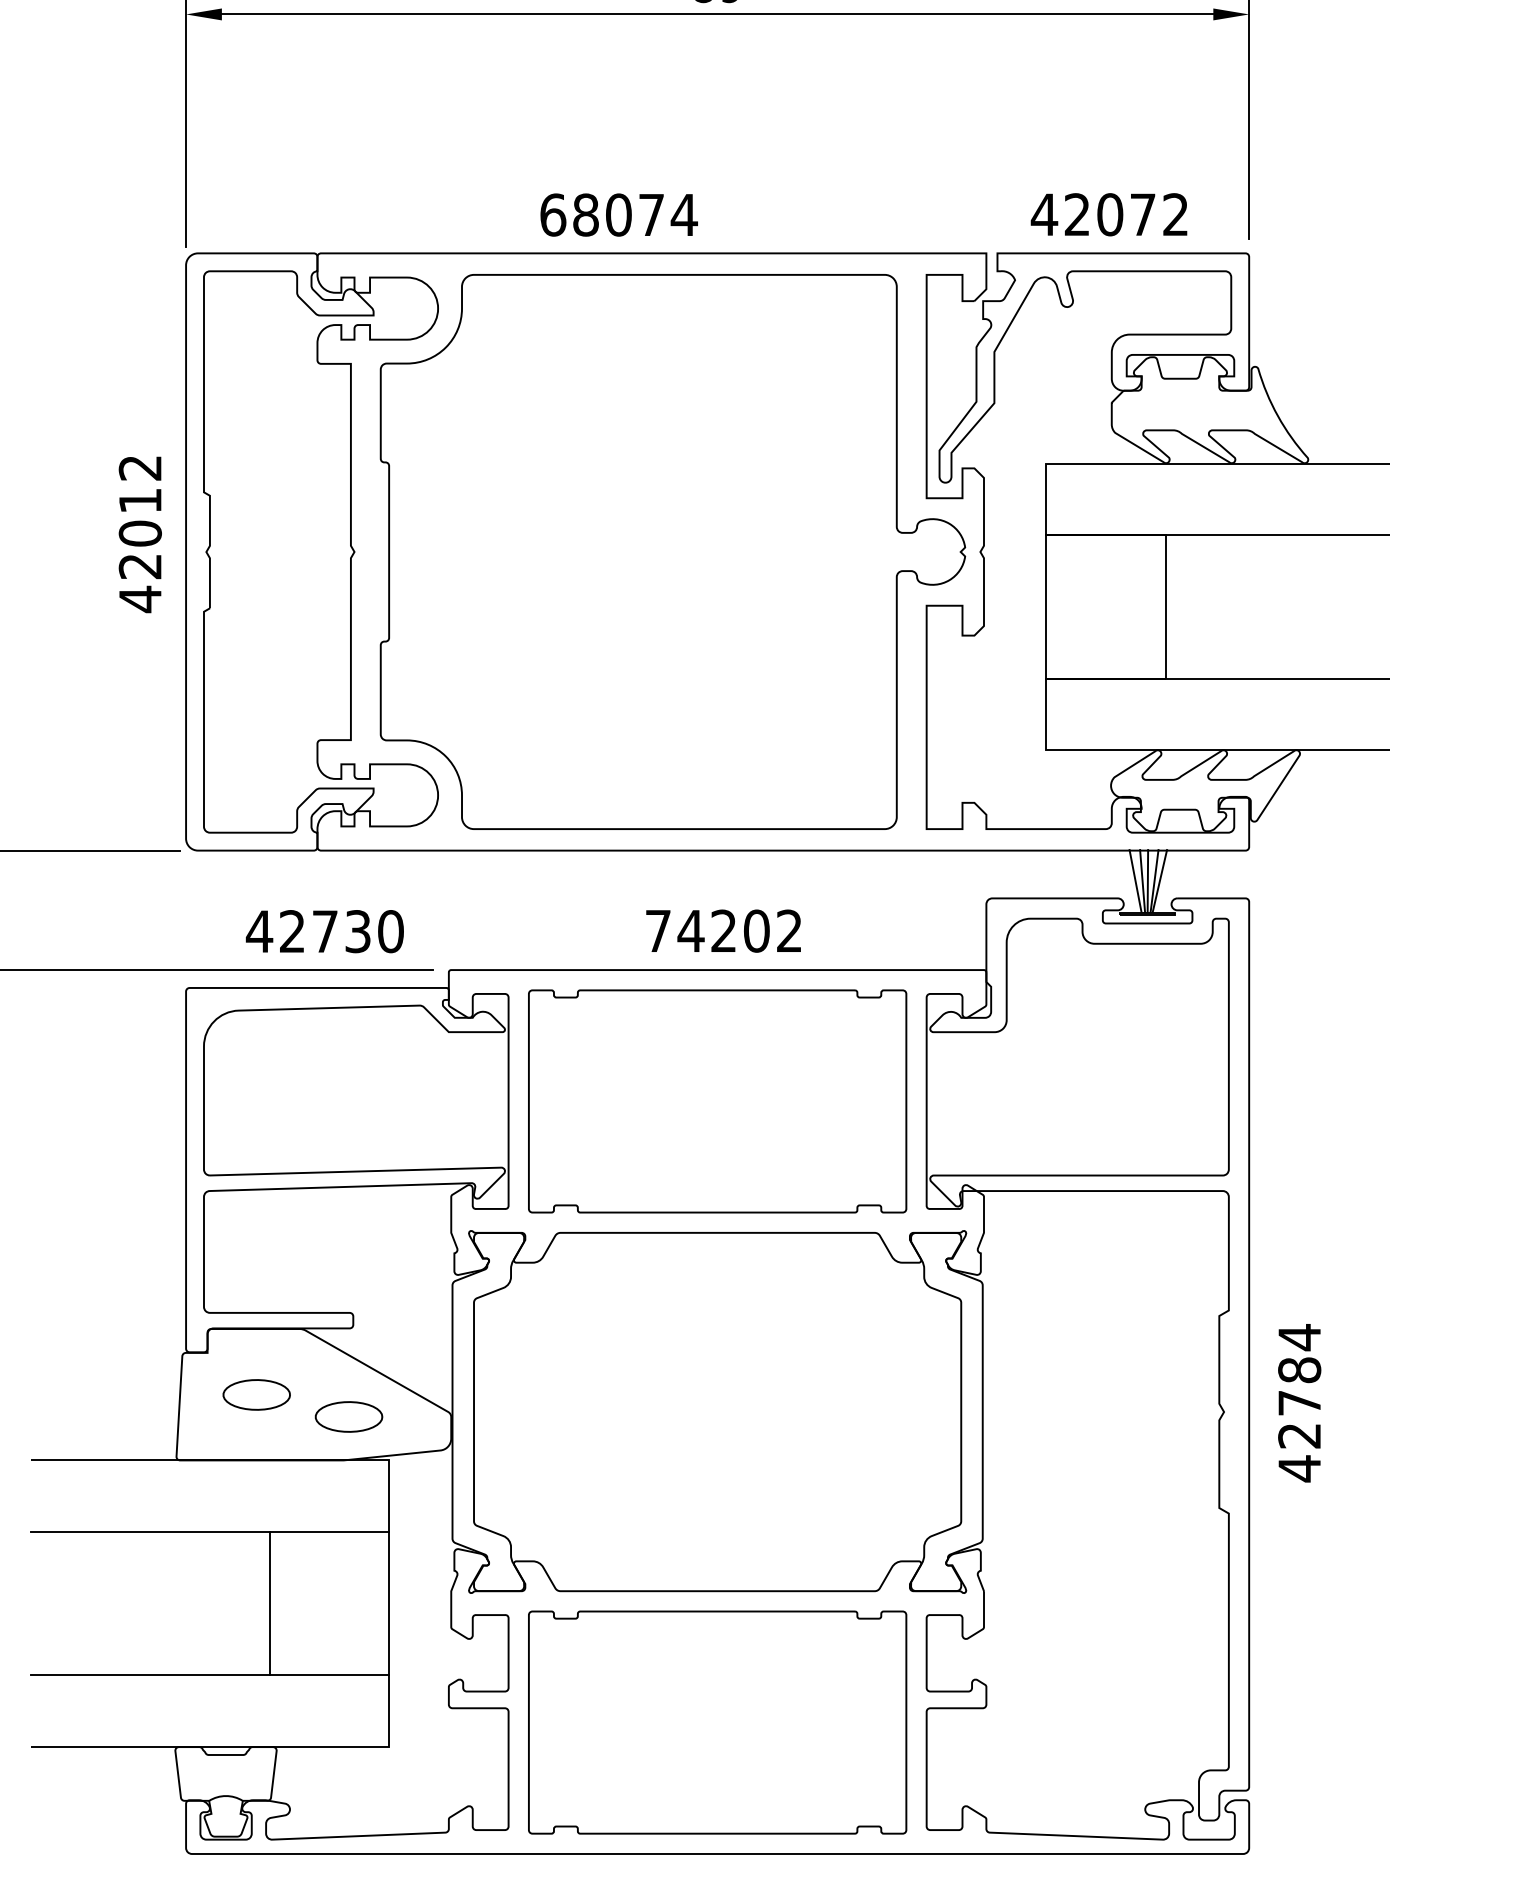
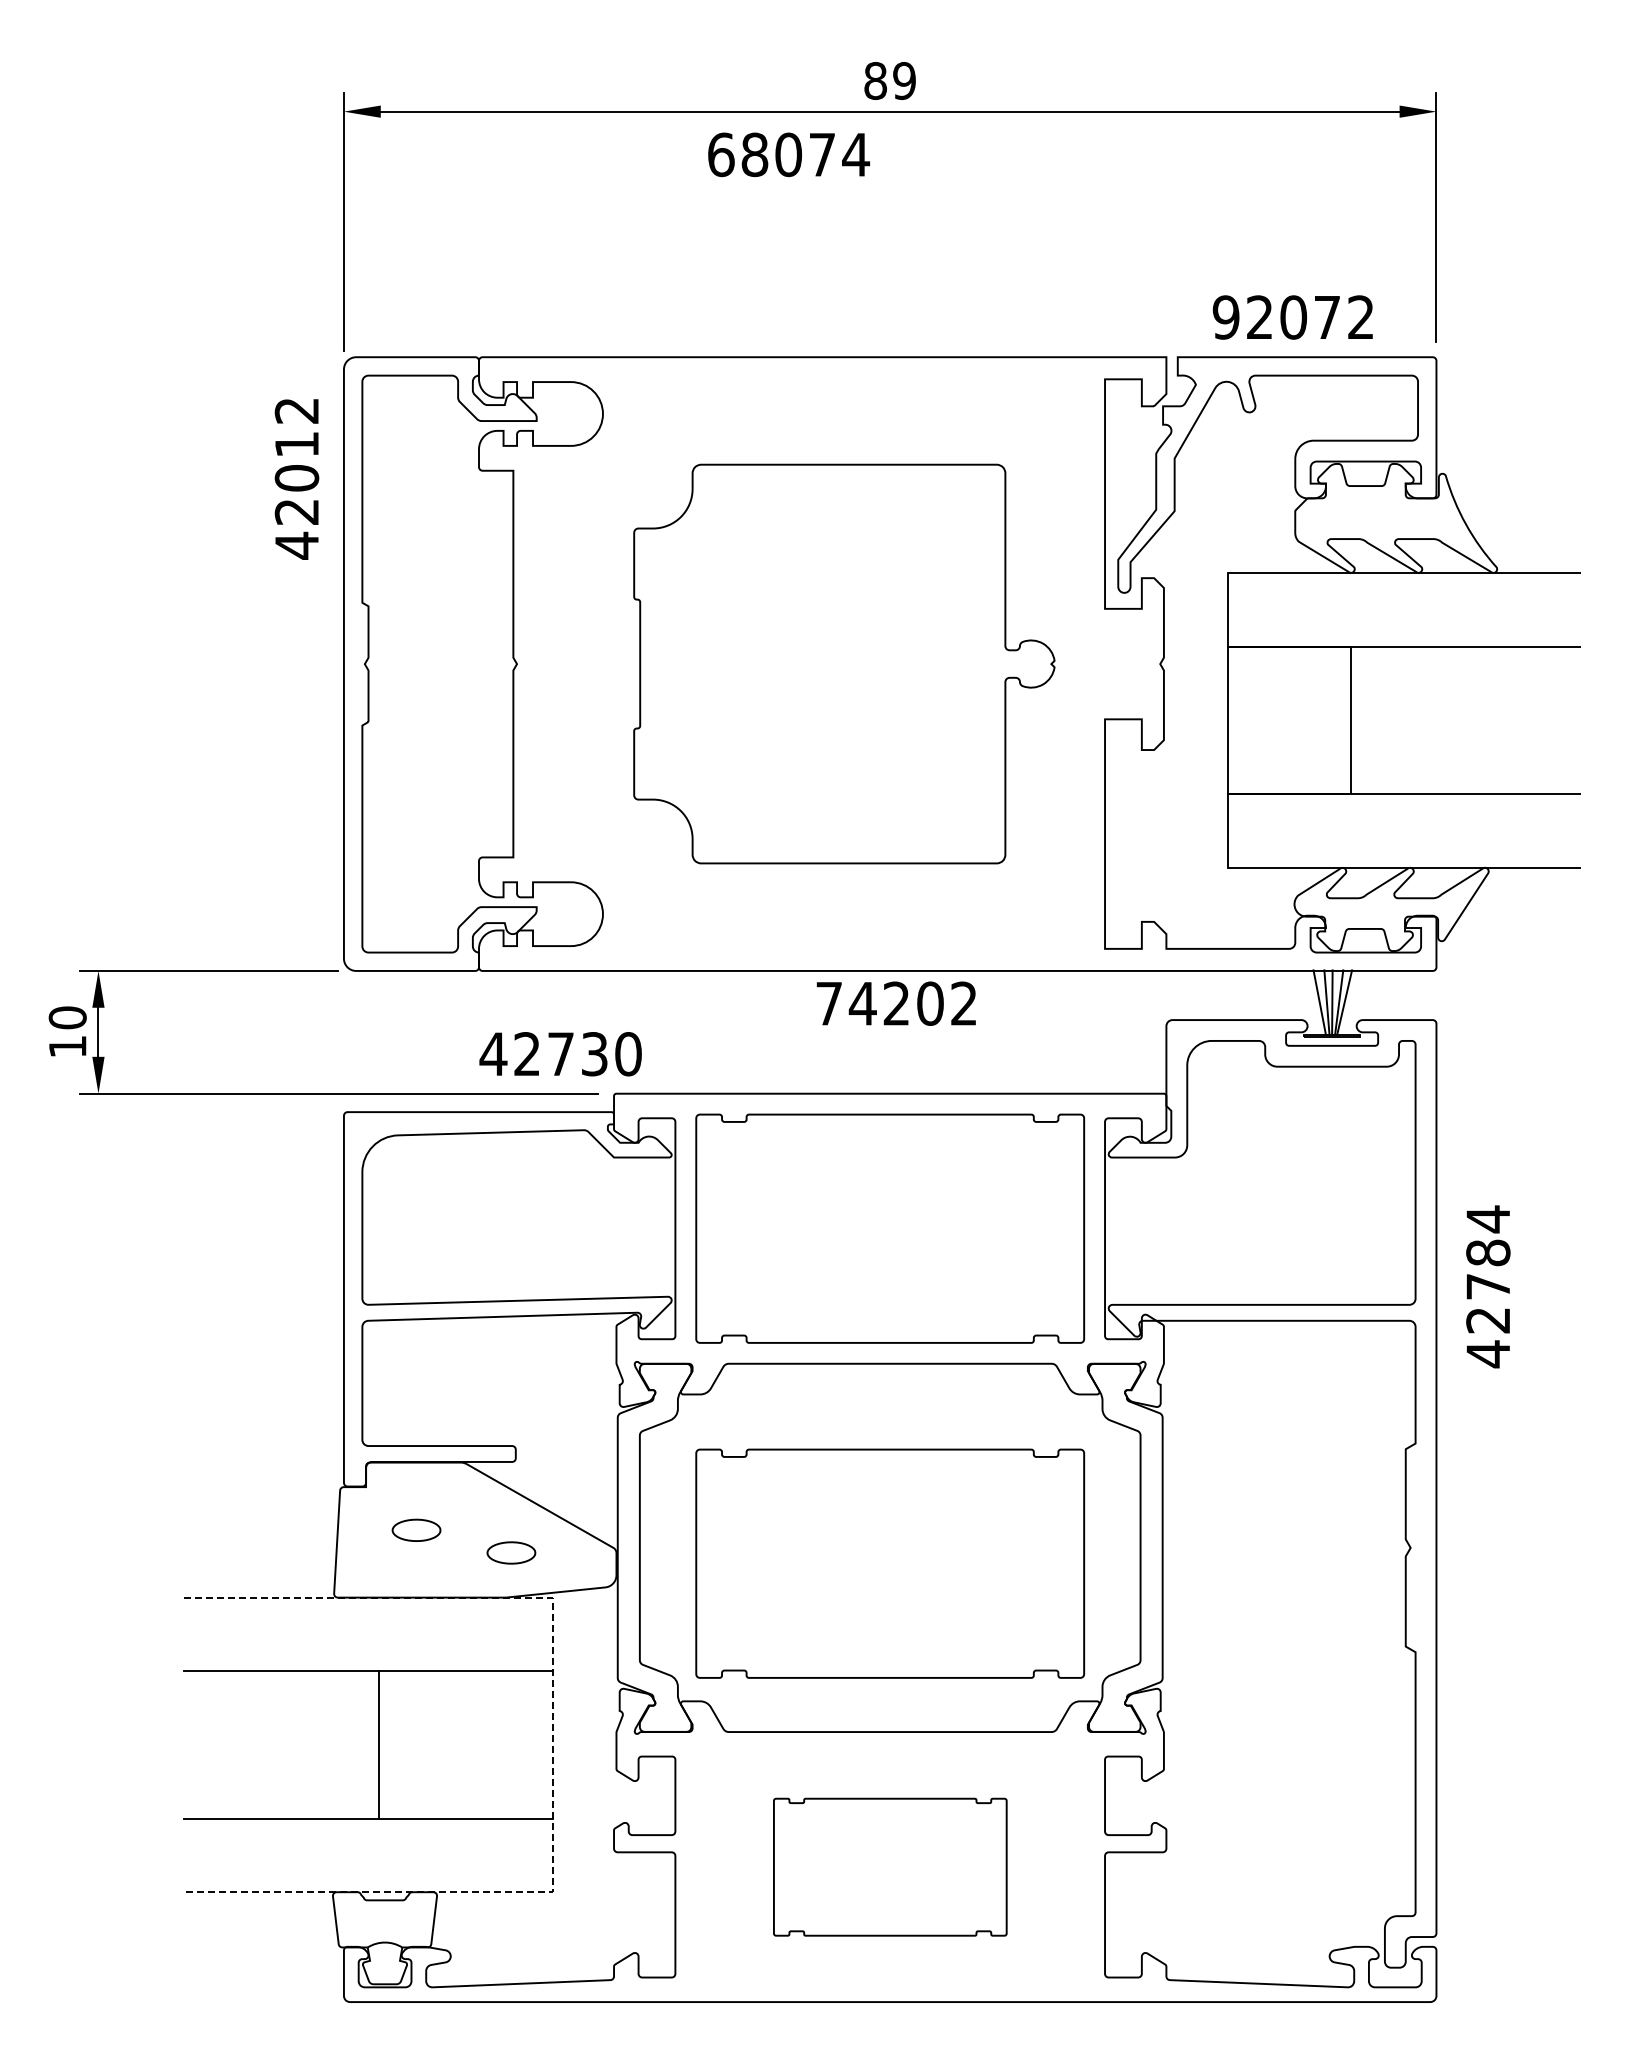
text: (619, 214) -> (789, 154), moved
text: (1044, 214) -> (1226, 317), 42072 -> 92072
text: (139, 534) -> (296, 479), moved
part: (673, 551) -> (844, 663), size x0.7
text: (722, 930) -> (895, 1003), moved
text: (324, 931) -> (560, 1054), moved
part: (256, 1395) -> (416, 1530), size x0.7
text: (1299, 1402) -> (1488, 1286), moved
part: (349, 1416) -> (511, 1552), size x0.7
part: (717, 1427) -> (890, 1563), added
line: (269, 1603) -> (378, 1744), moved
line: (388, 1604) -> (552, 1745), solid -> dashed
part: (717, 1723) -> (890, 1867), size x0.6

